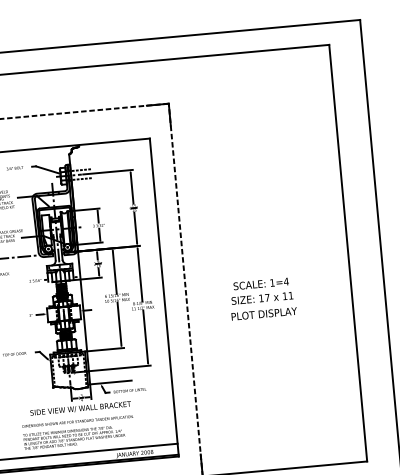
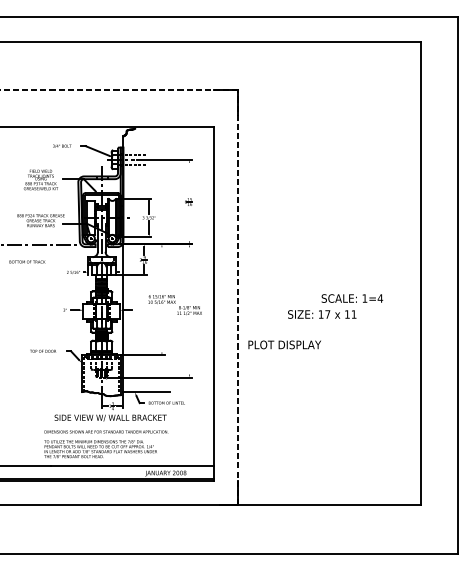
line: (132, 187) -> (189, 179), removed
line: (135, 228) -> (189, 224), removed
line: (114, 271) -> (161, 270), removed
line: (140, 275) -> (189, 276), removed
text: (261, 283) -> (352, 298), moved
text: (264, 313) -> (284, 344), moved
line: (119, 324) -> (161, 328), removed
line: (145, 336) -> (189, 344), removed

